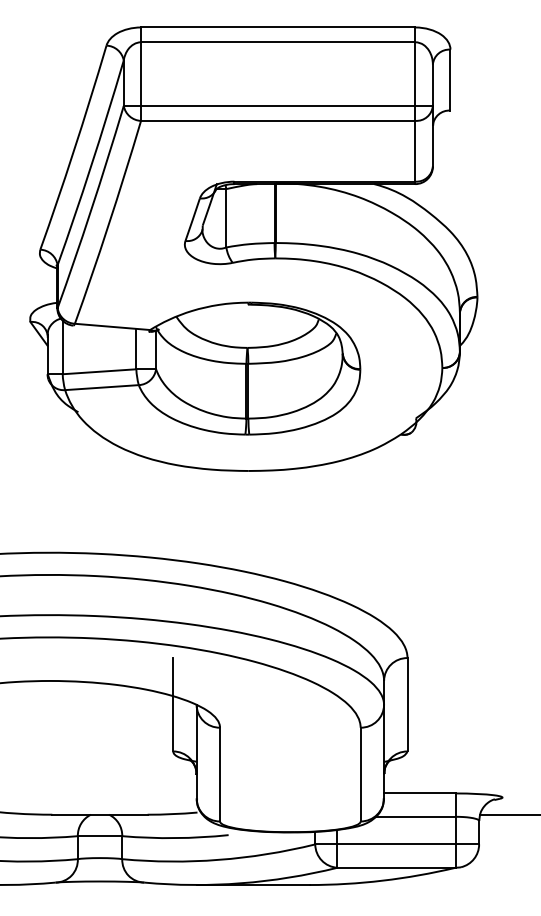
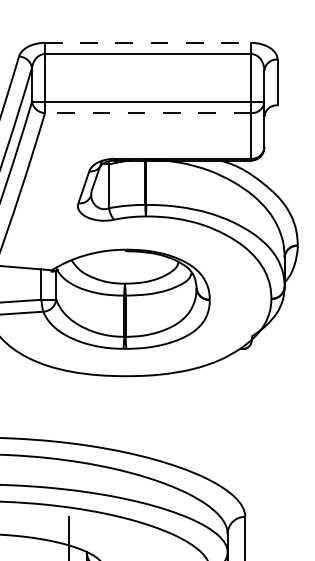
line: (278, 27) -> (148, 42), solid -> dashed
line: (277, 120) -> (147, 112), solid -> dashed

